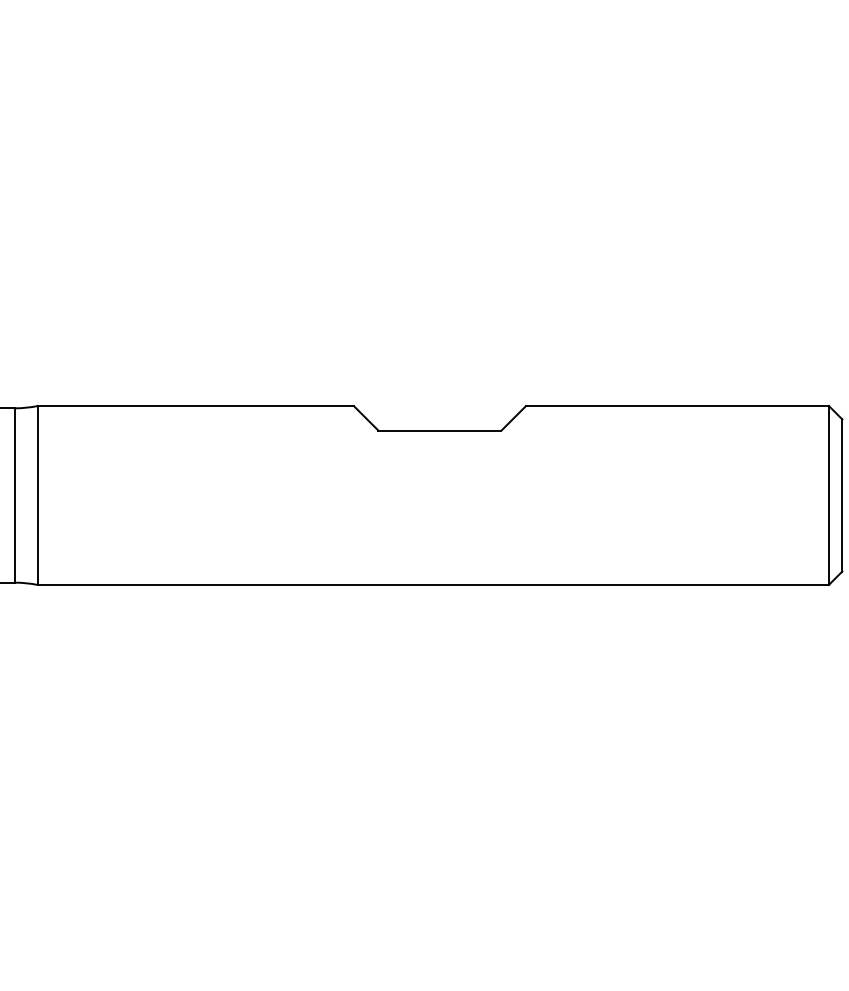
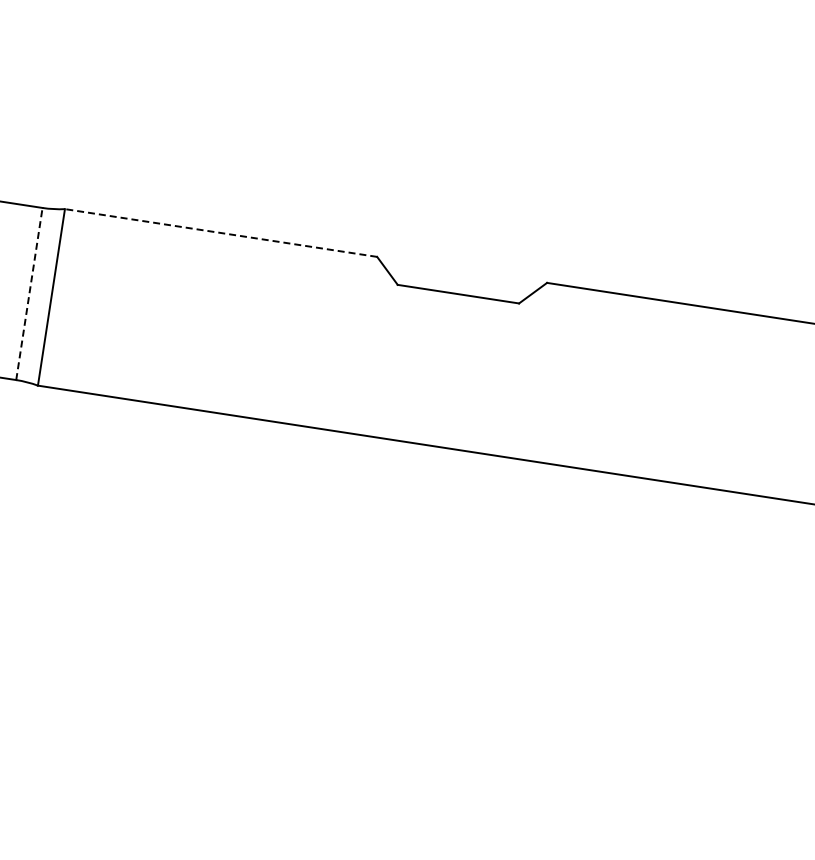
line: (195, 406) -> (220, 233), solid -> dashed
line: (15, 495) -> (29, 294), solid -> dashed

